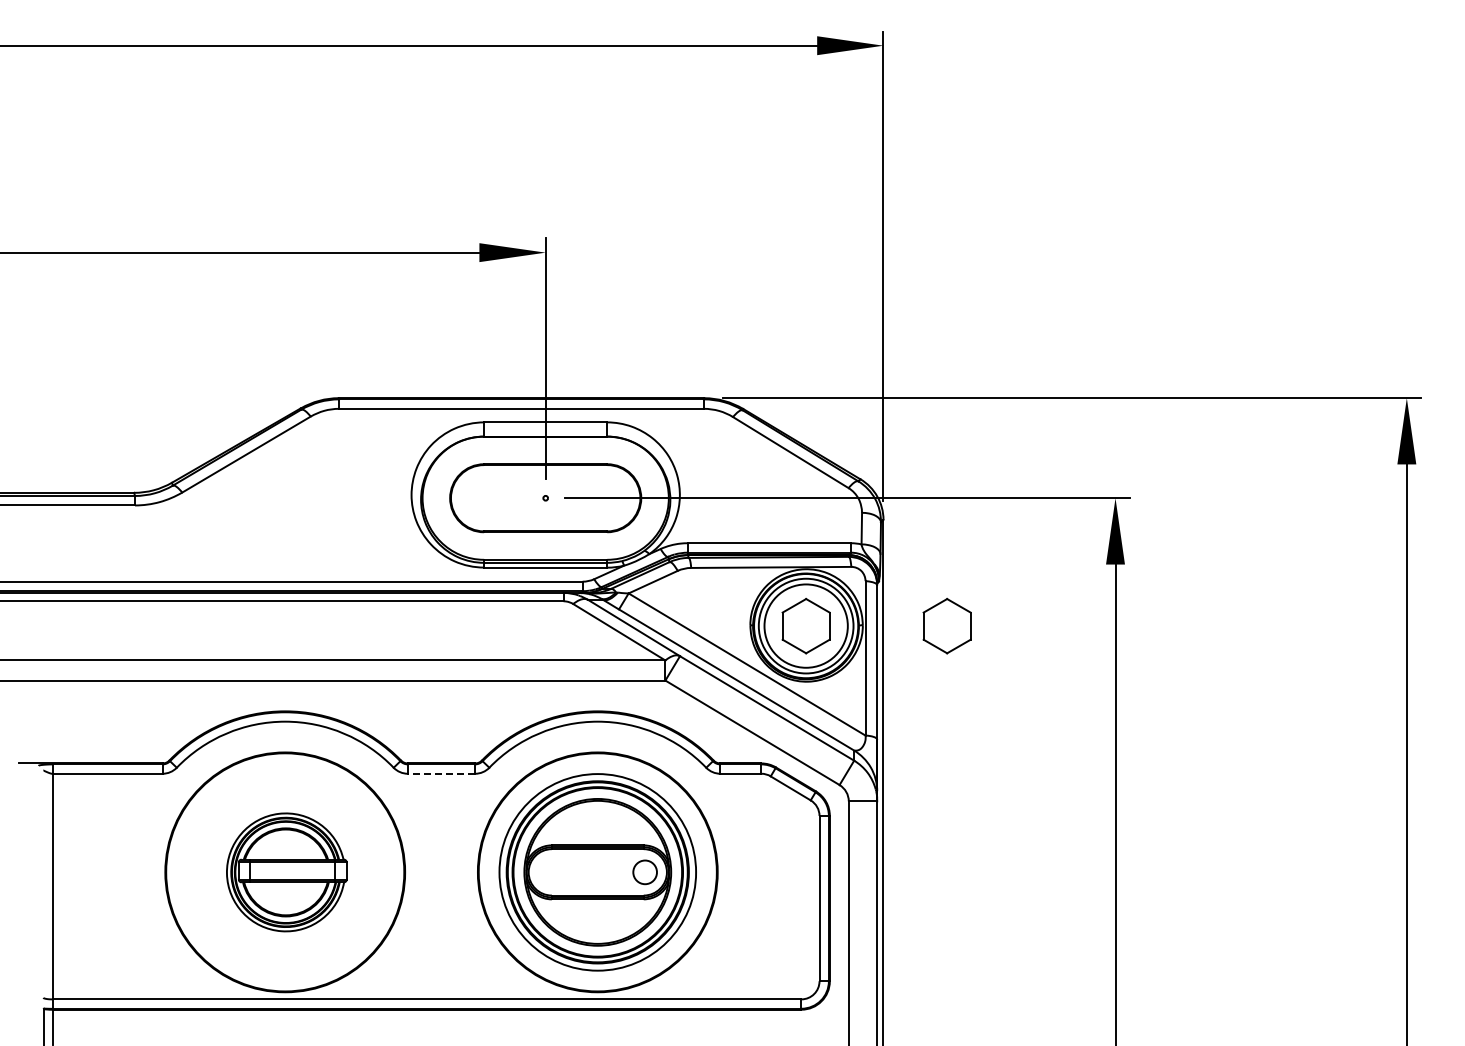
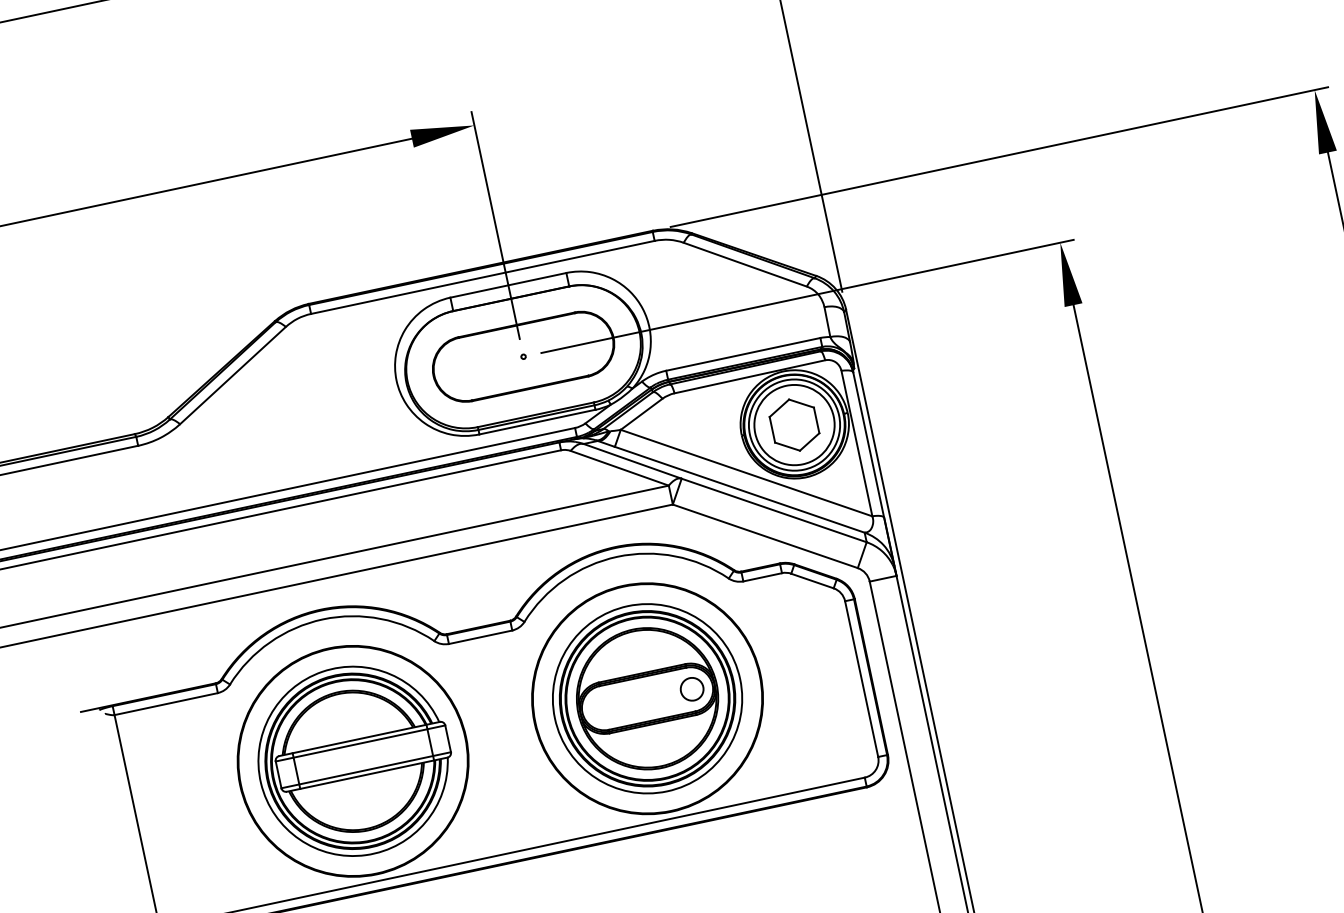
part: (946, 625) -> (926, 396), removed
line: (441, 773) -> (480, 636), dashed -> solid
part: (286, 872) -> (354, 761), size x1.67

